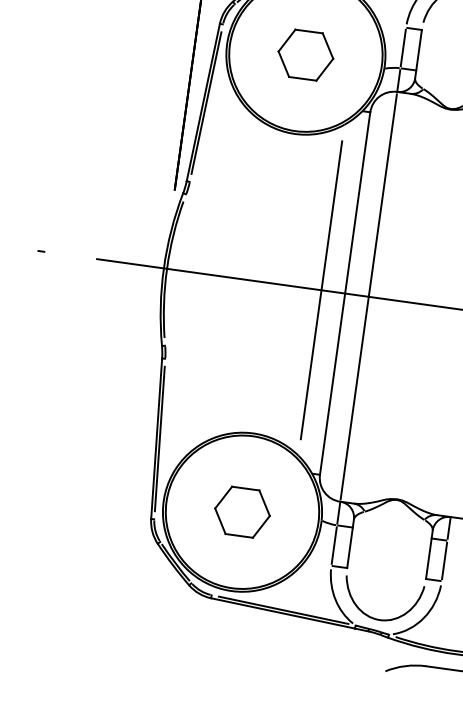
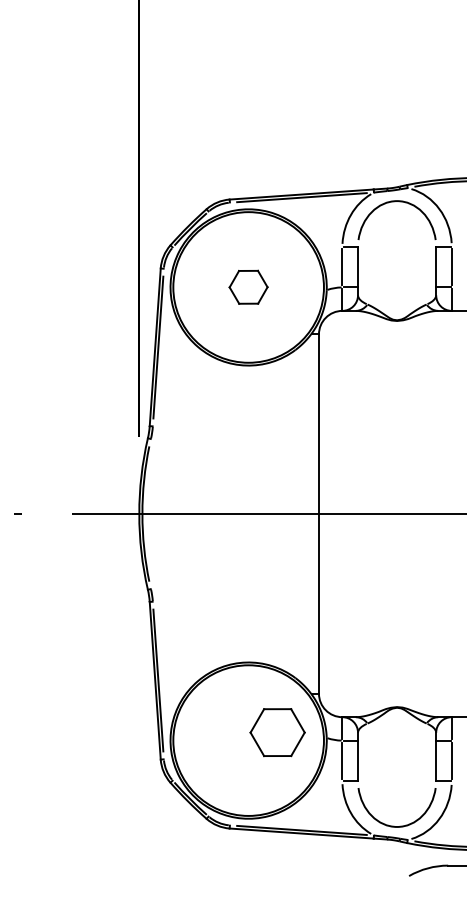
part: (305, 54) -> (248, 286), size x0.7
line: (321, 289) -> (295, 513), removed
line: (368, 296) -> (342, 513), removed
part: (242, 512) -> (277, 732), moved

